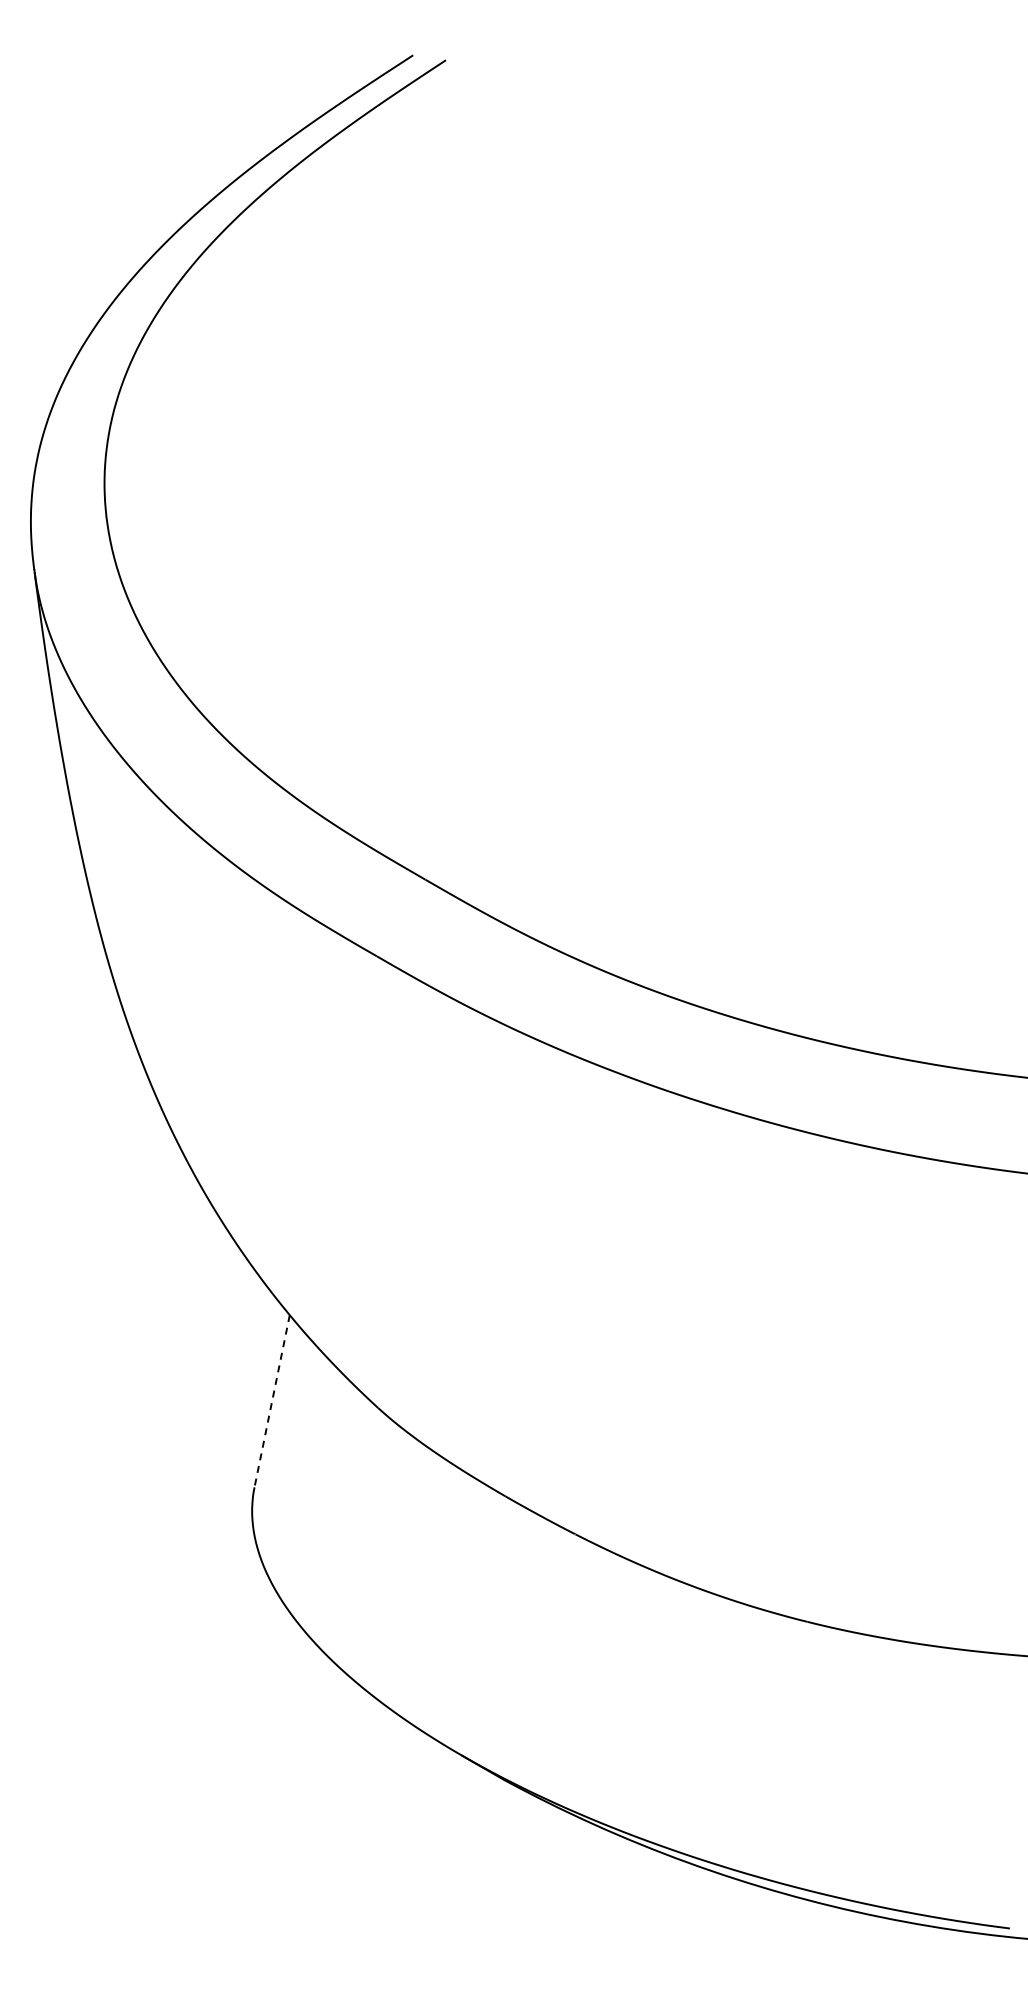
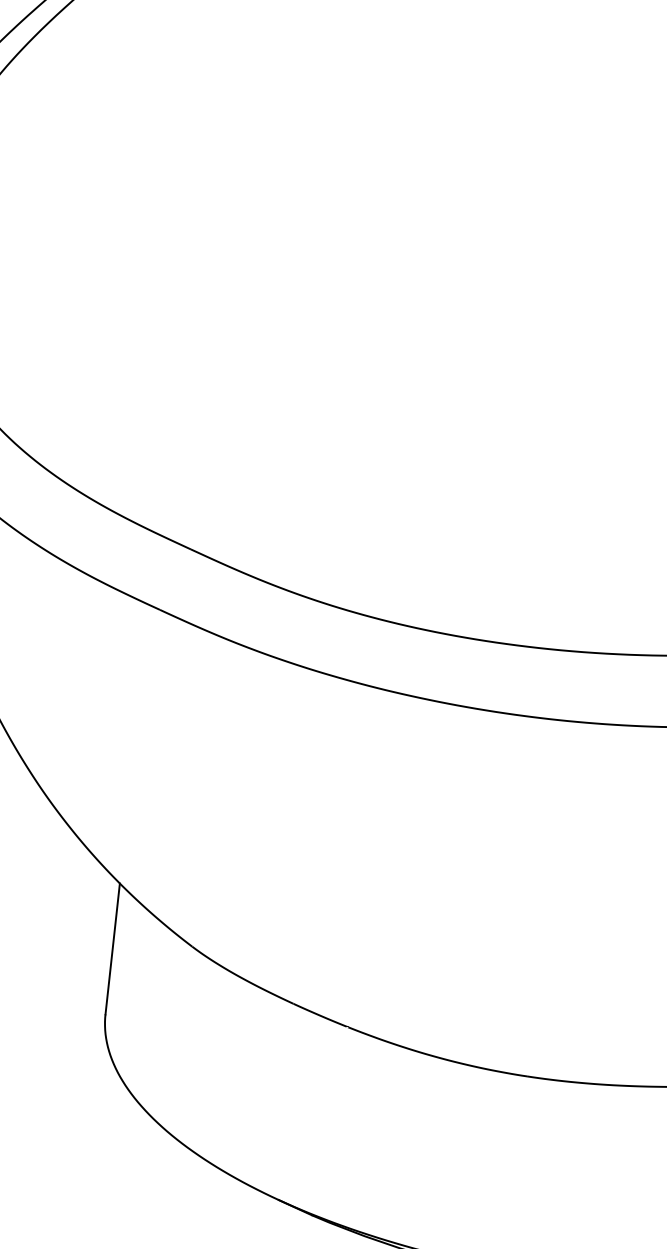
line: (272, 1401) -> (112, 949), dashed -> solid

